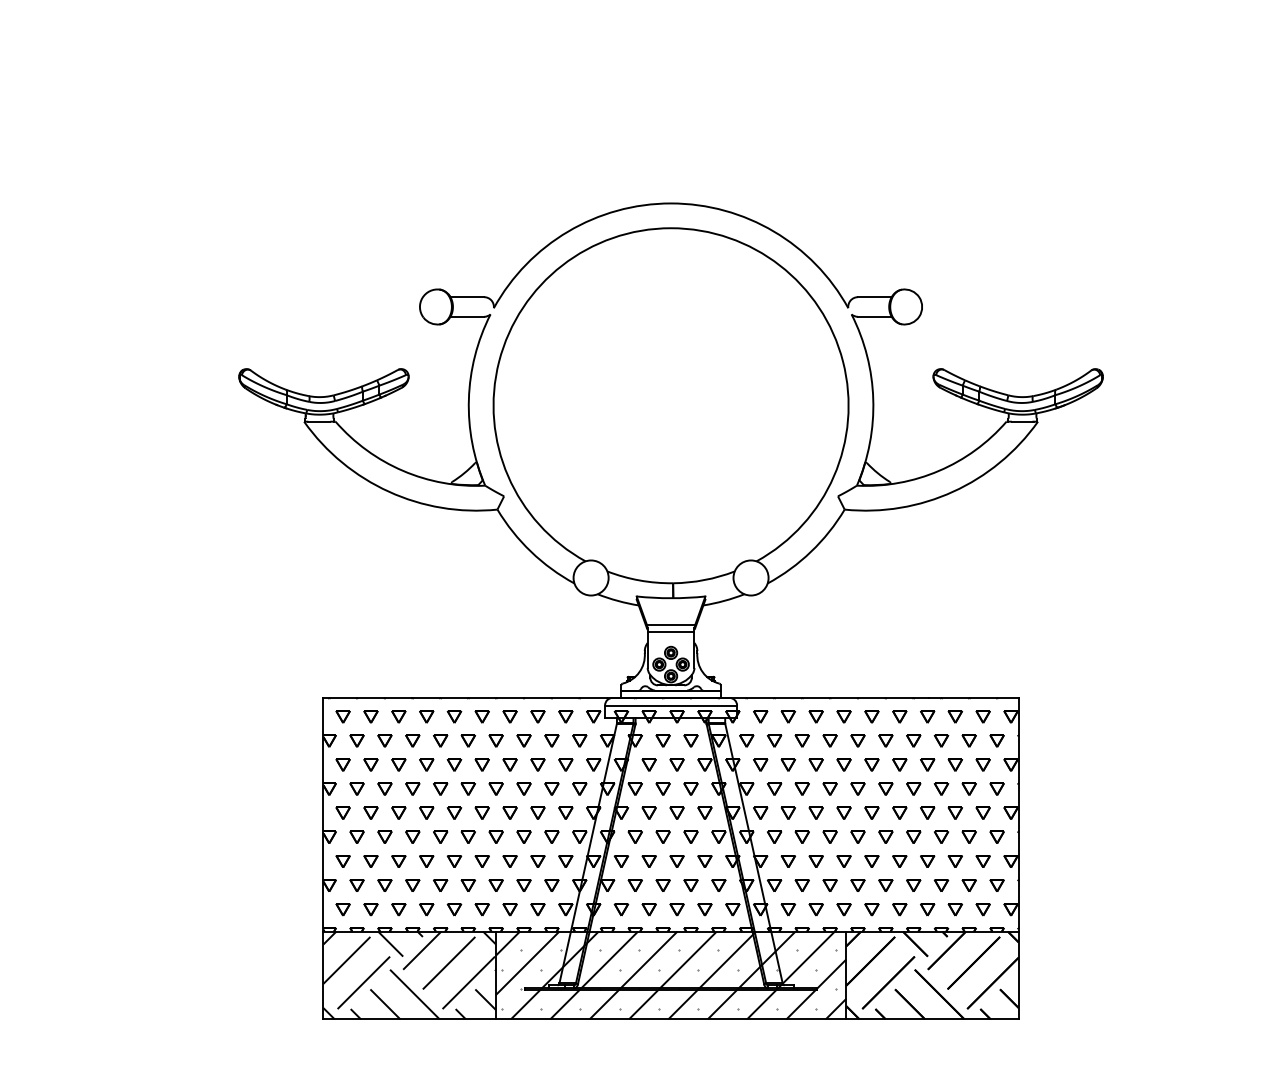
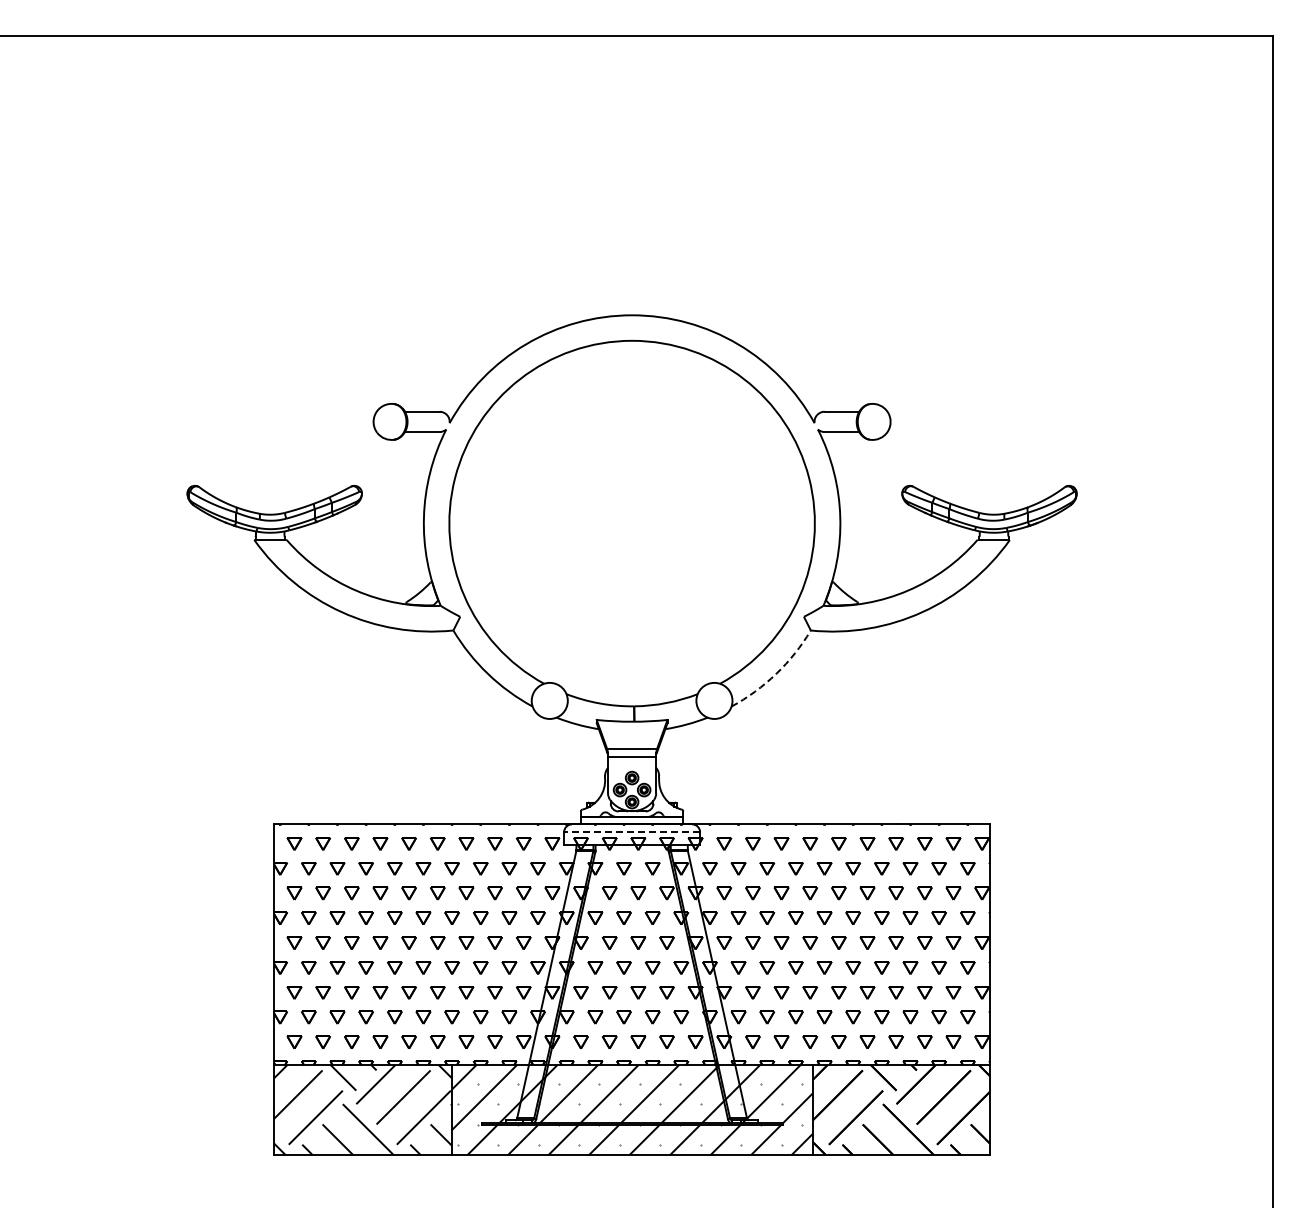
arc: (811, 551) -> (776, 673), solid -> dashed
line: (671, 705) -> (632, 832), solid -> dashed

